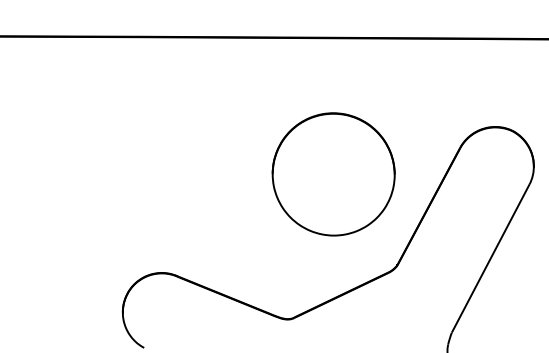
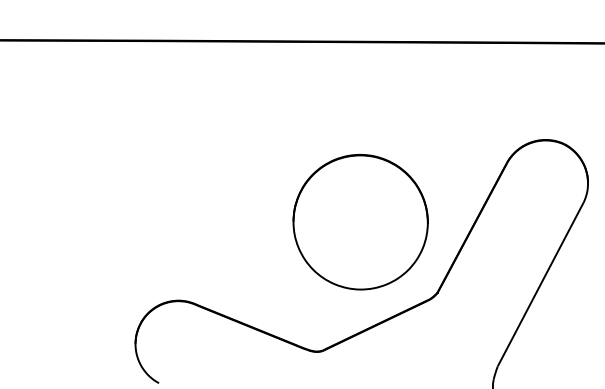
part: (333, 174) -> (360, 222), moved

